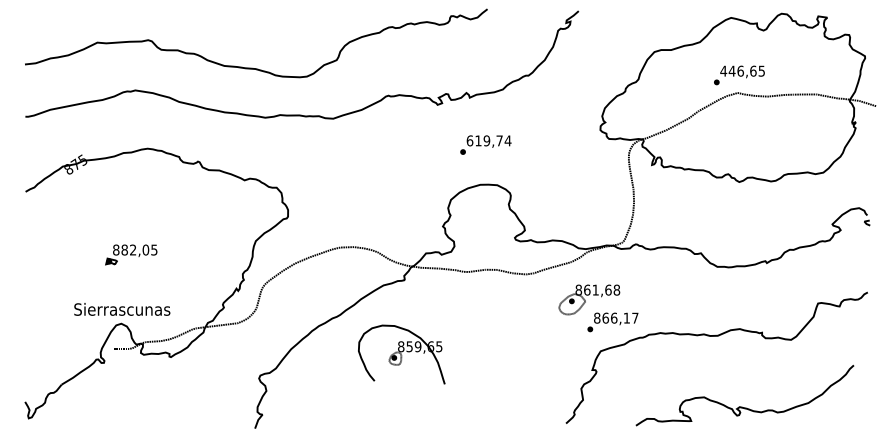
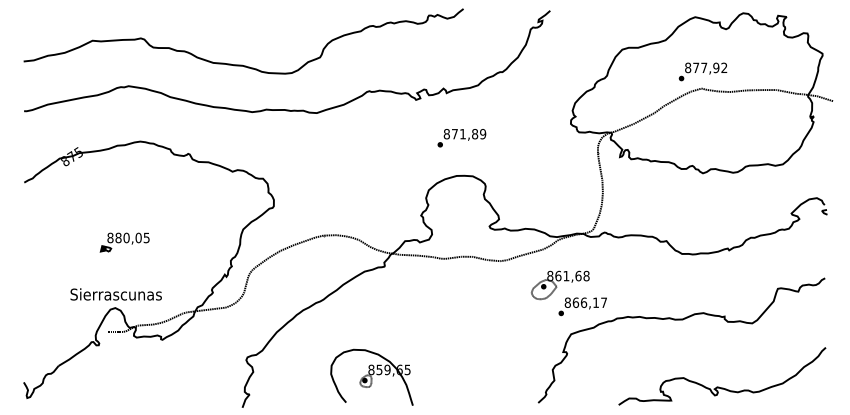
text: (741, 70) -> (705, 67), 446,65 -> 877,92
text: (488, 141) -> (464, 134), 619,74 -> 871,89
text: (133, 249) -> (126, 237), 882,05 -> 880,05
part: (401, 353) -> (371, 376), moved
curve: (741, 406) -> (719, 386), moved

